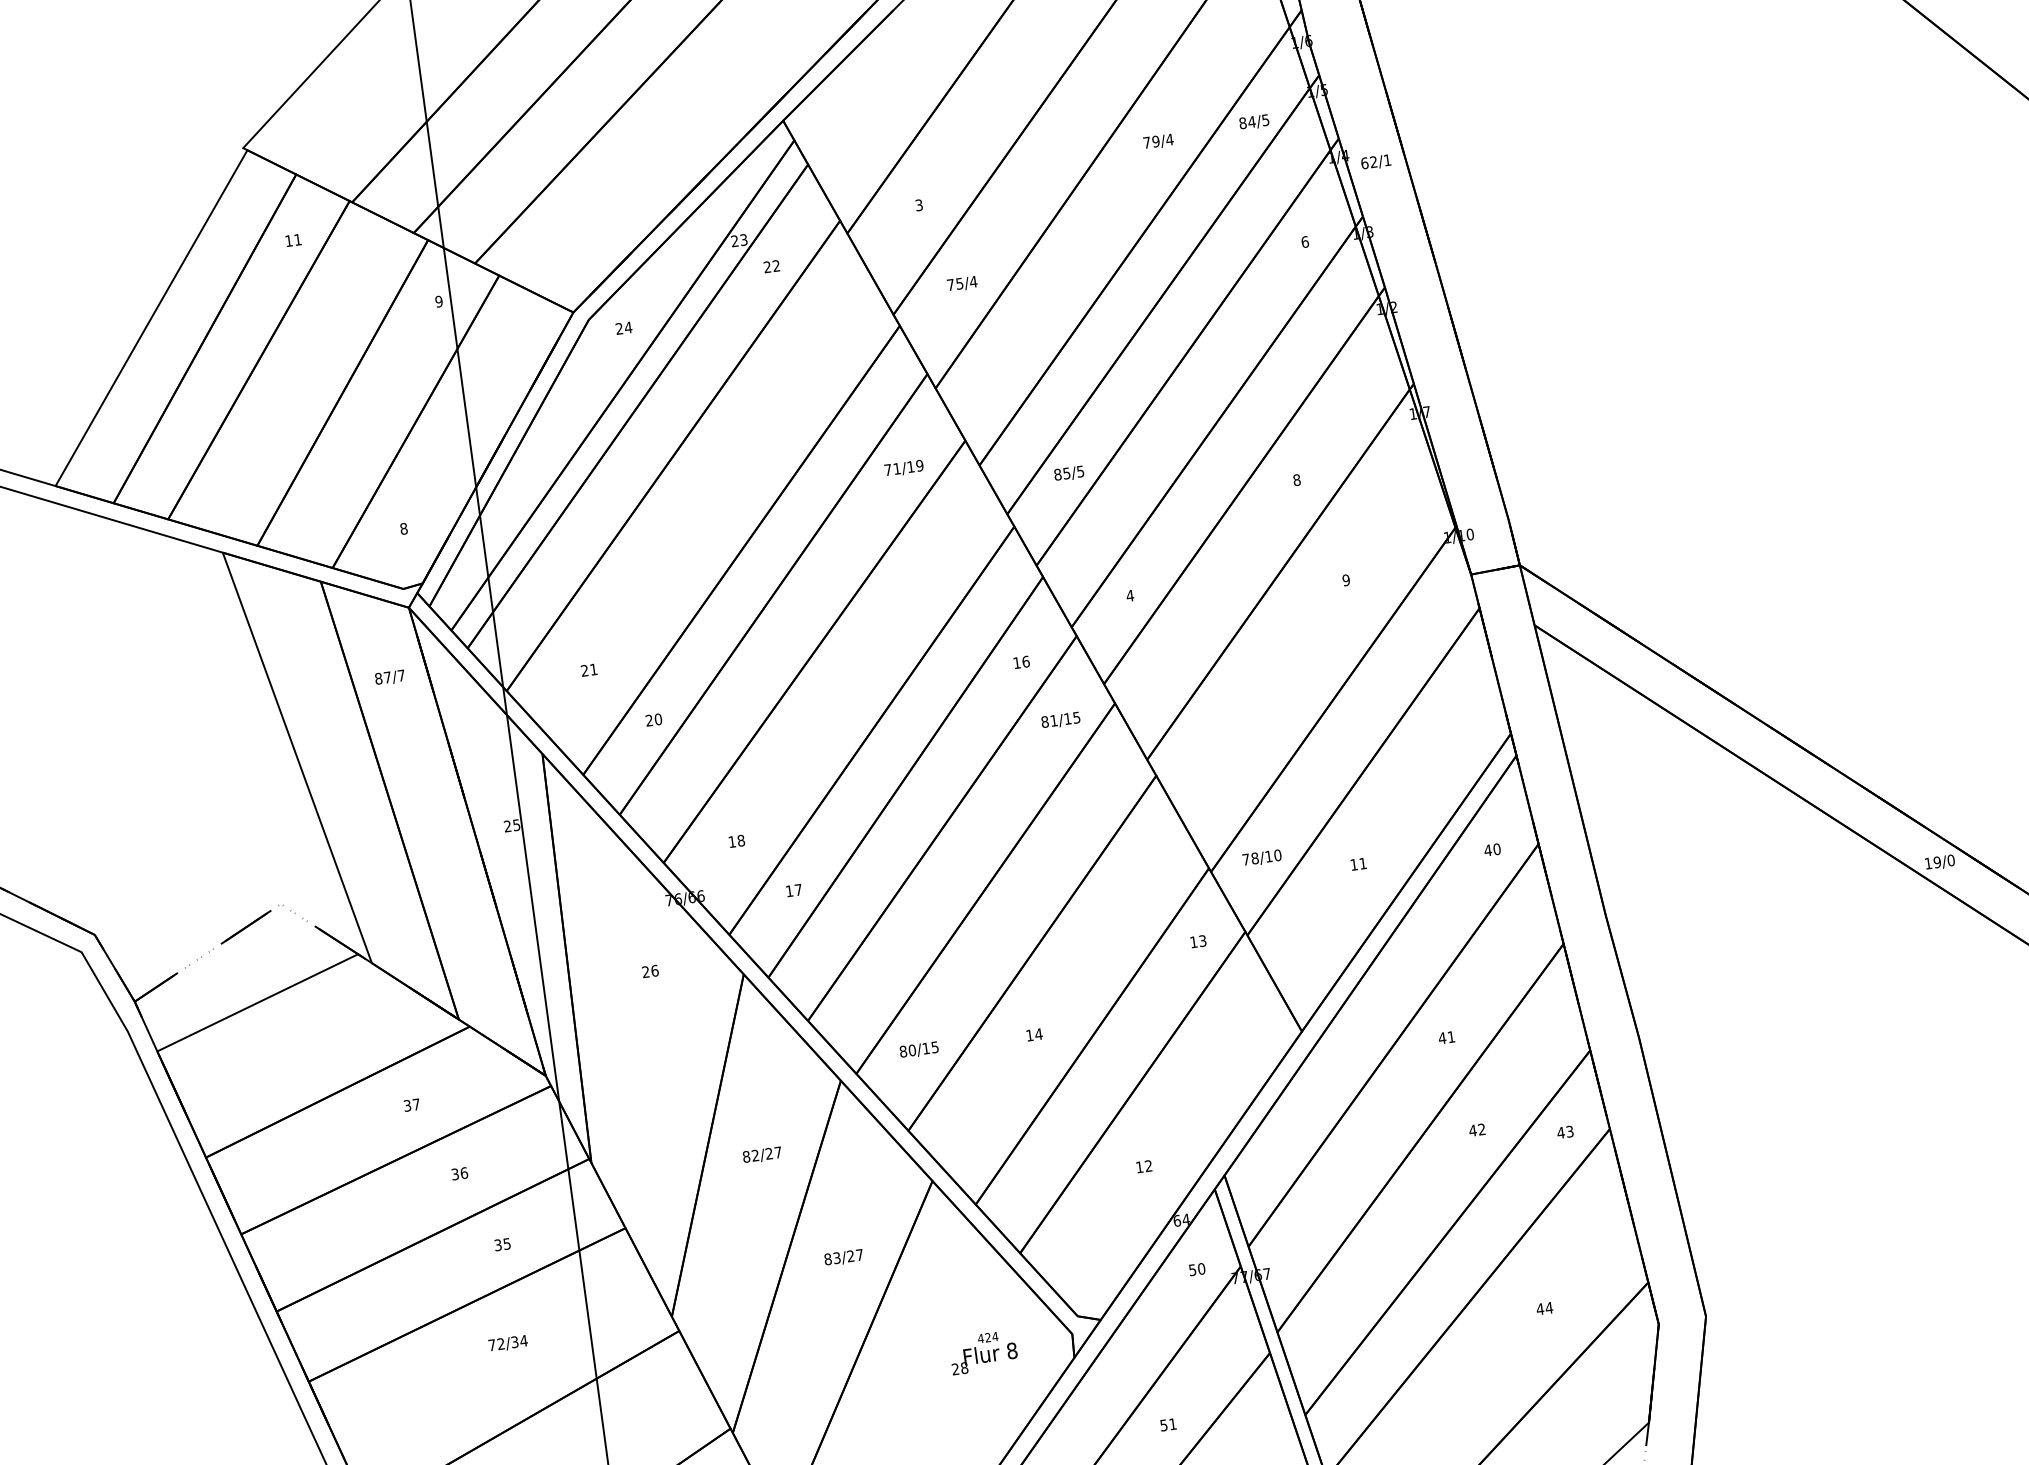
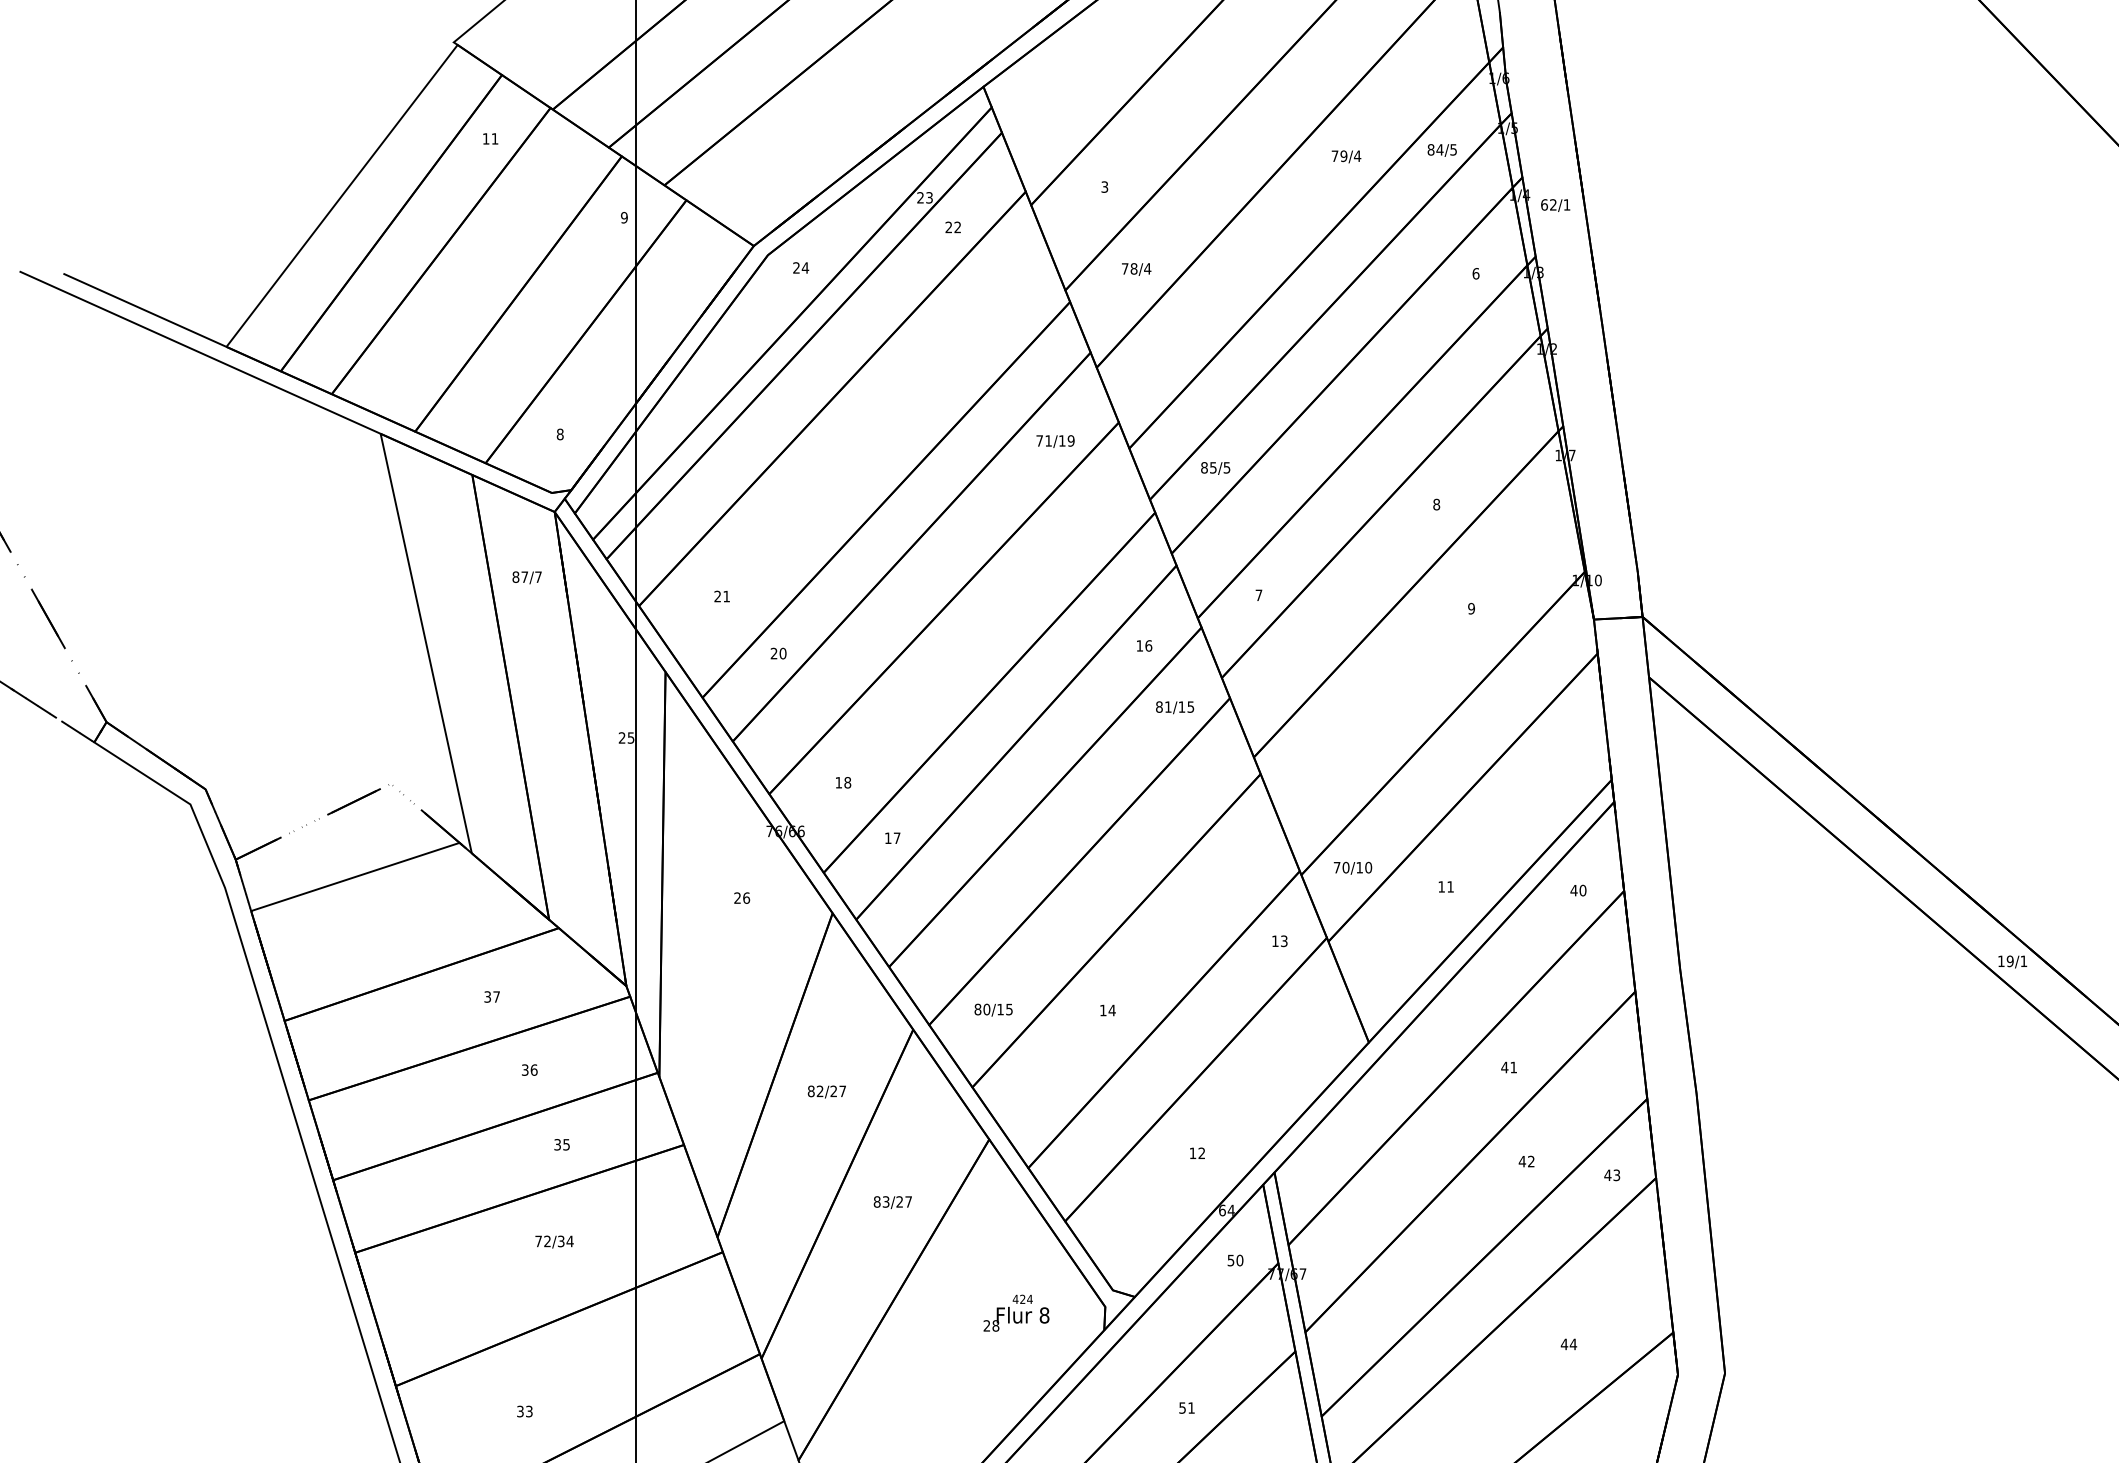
text: (959, 283) -> (1133, 268), 75/4 -> 78/4
text: (1129, 595) -> (1258, 594), 4 -> 7
text: (1254, 858) -> (1345, 867), 78/10 -> 70/10
text: (1950, 860) -> (2023, 961), 19/0 -> 19/1

